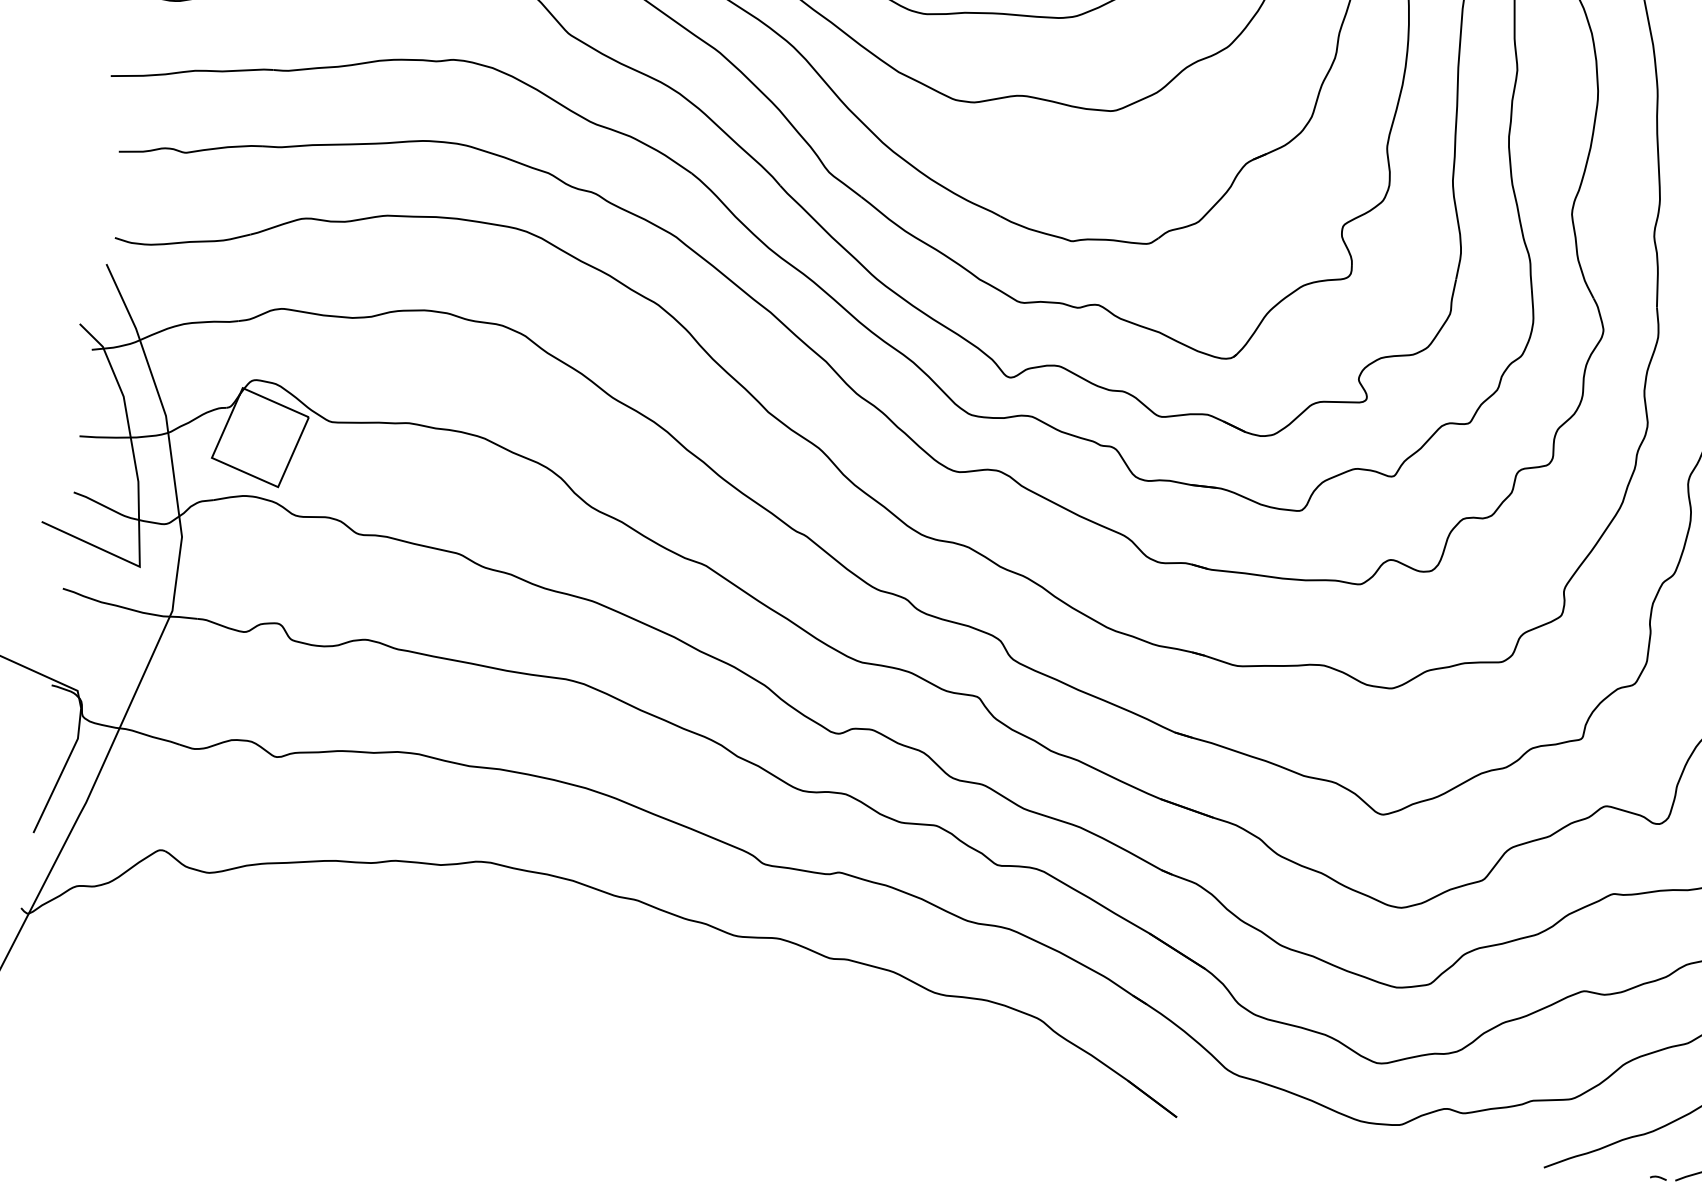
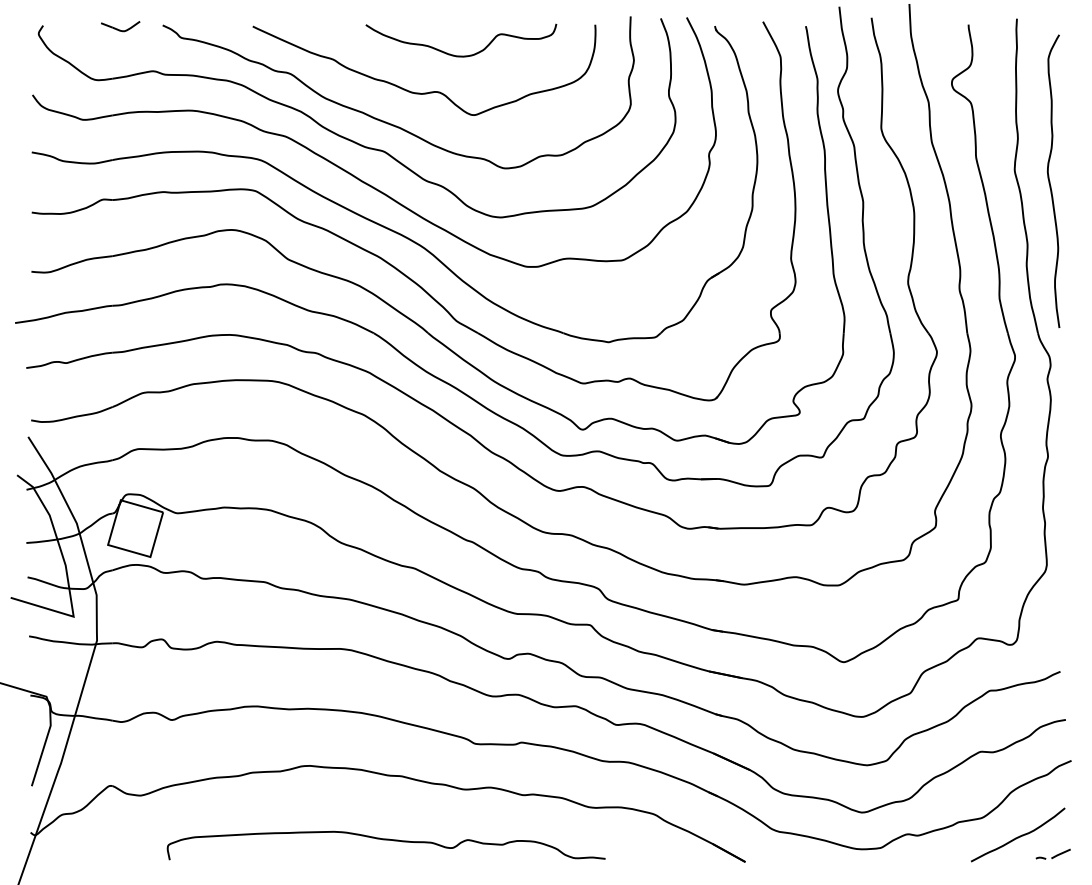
curve: (596, 1001) -> (385, 840), added

